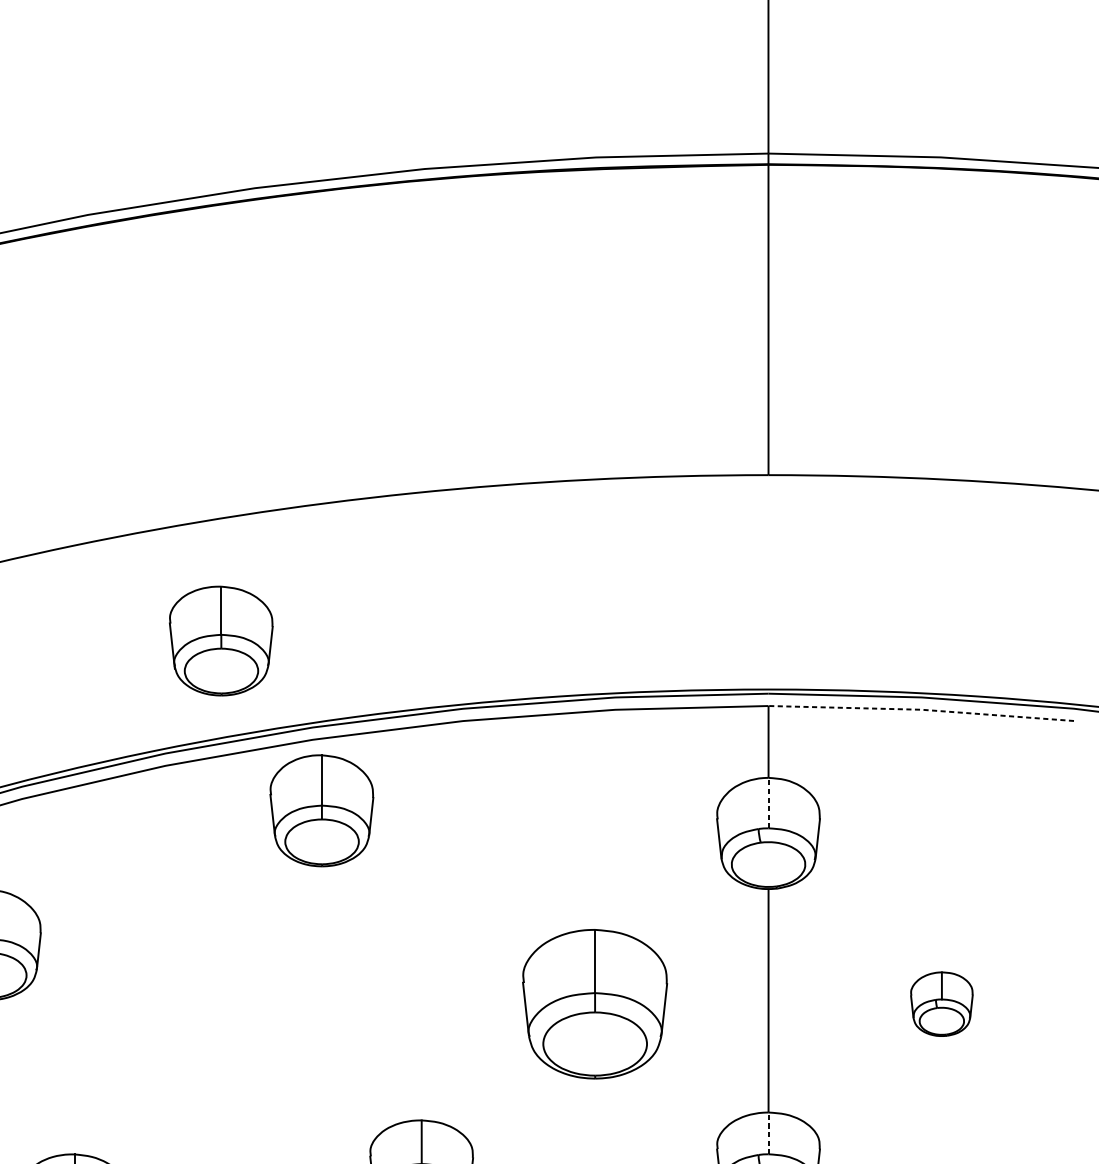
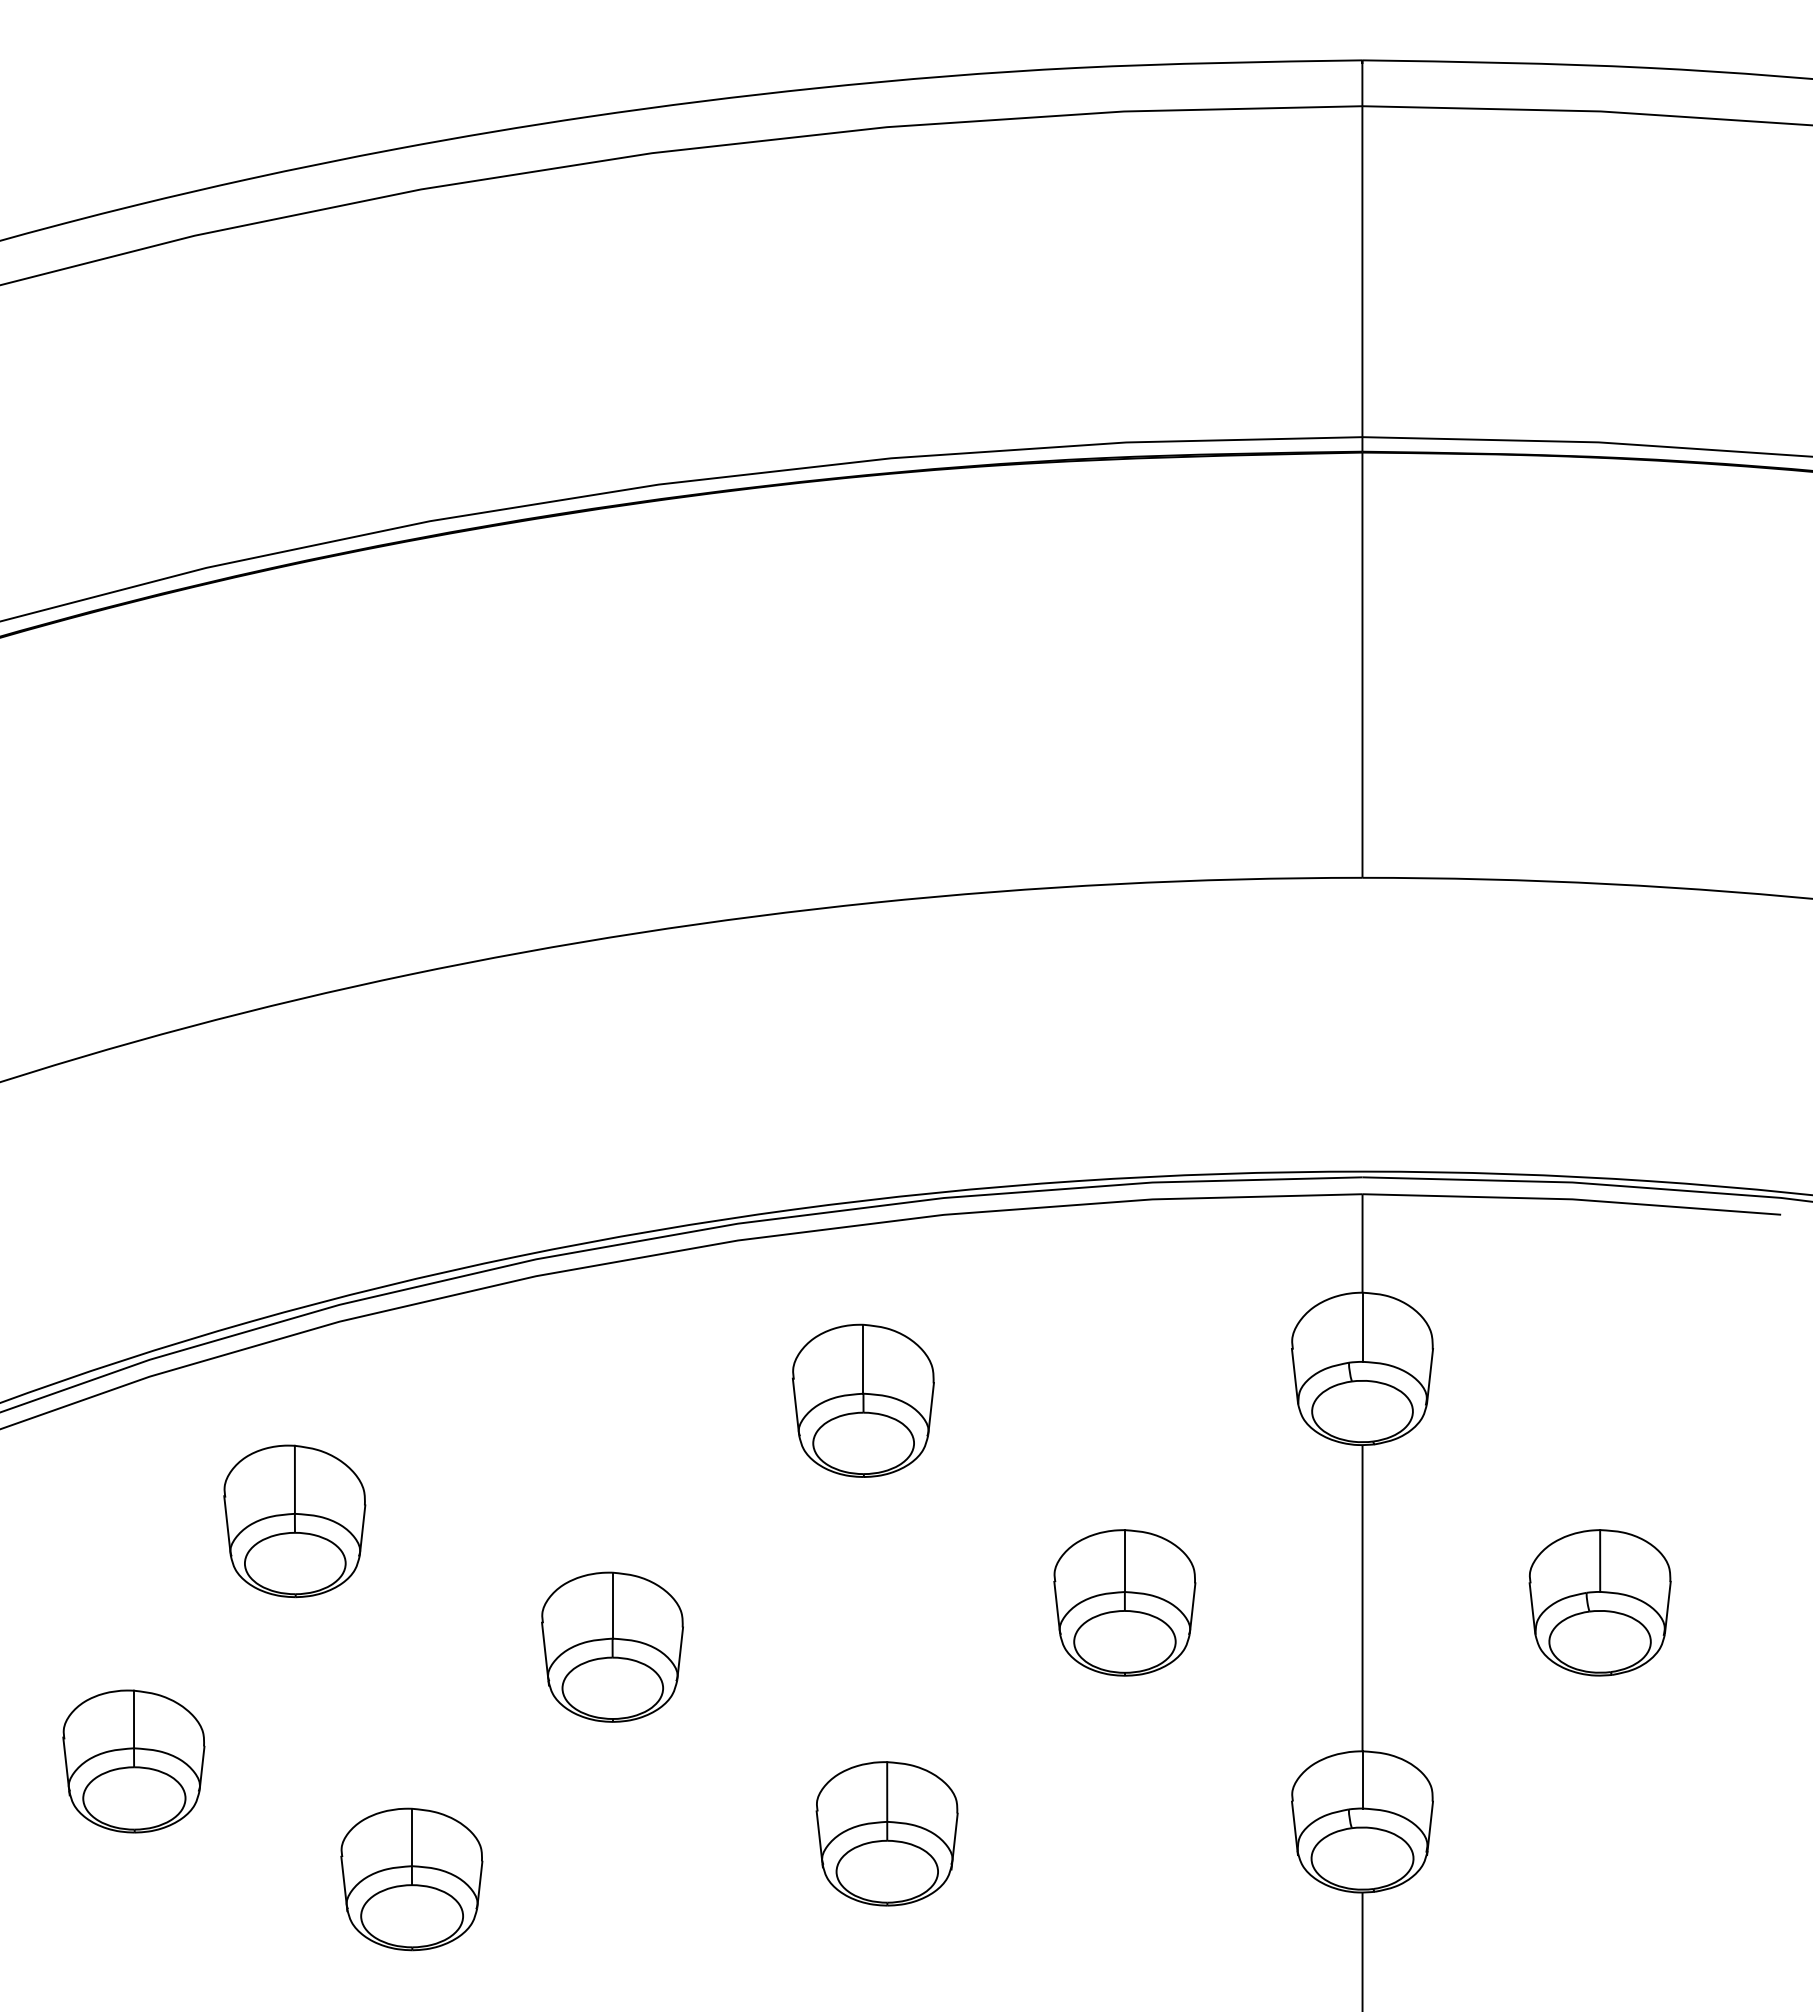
part: (221, 640) -> (612, 1646), moved
line: (921, 709) -> (1572, 1199), dashed -> solid
line: (768, 803) -> (1362, 1327), dashed -> solid
part: (321, 810) -> (863, 1400), moved
part: (594, 1003) -> (1124, 1602), size x0.71
part: (941, 1003) -> (1599, 1602), size x1.67
line: (768, 1133) -> (1362, 1779), dashed -> solid

